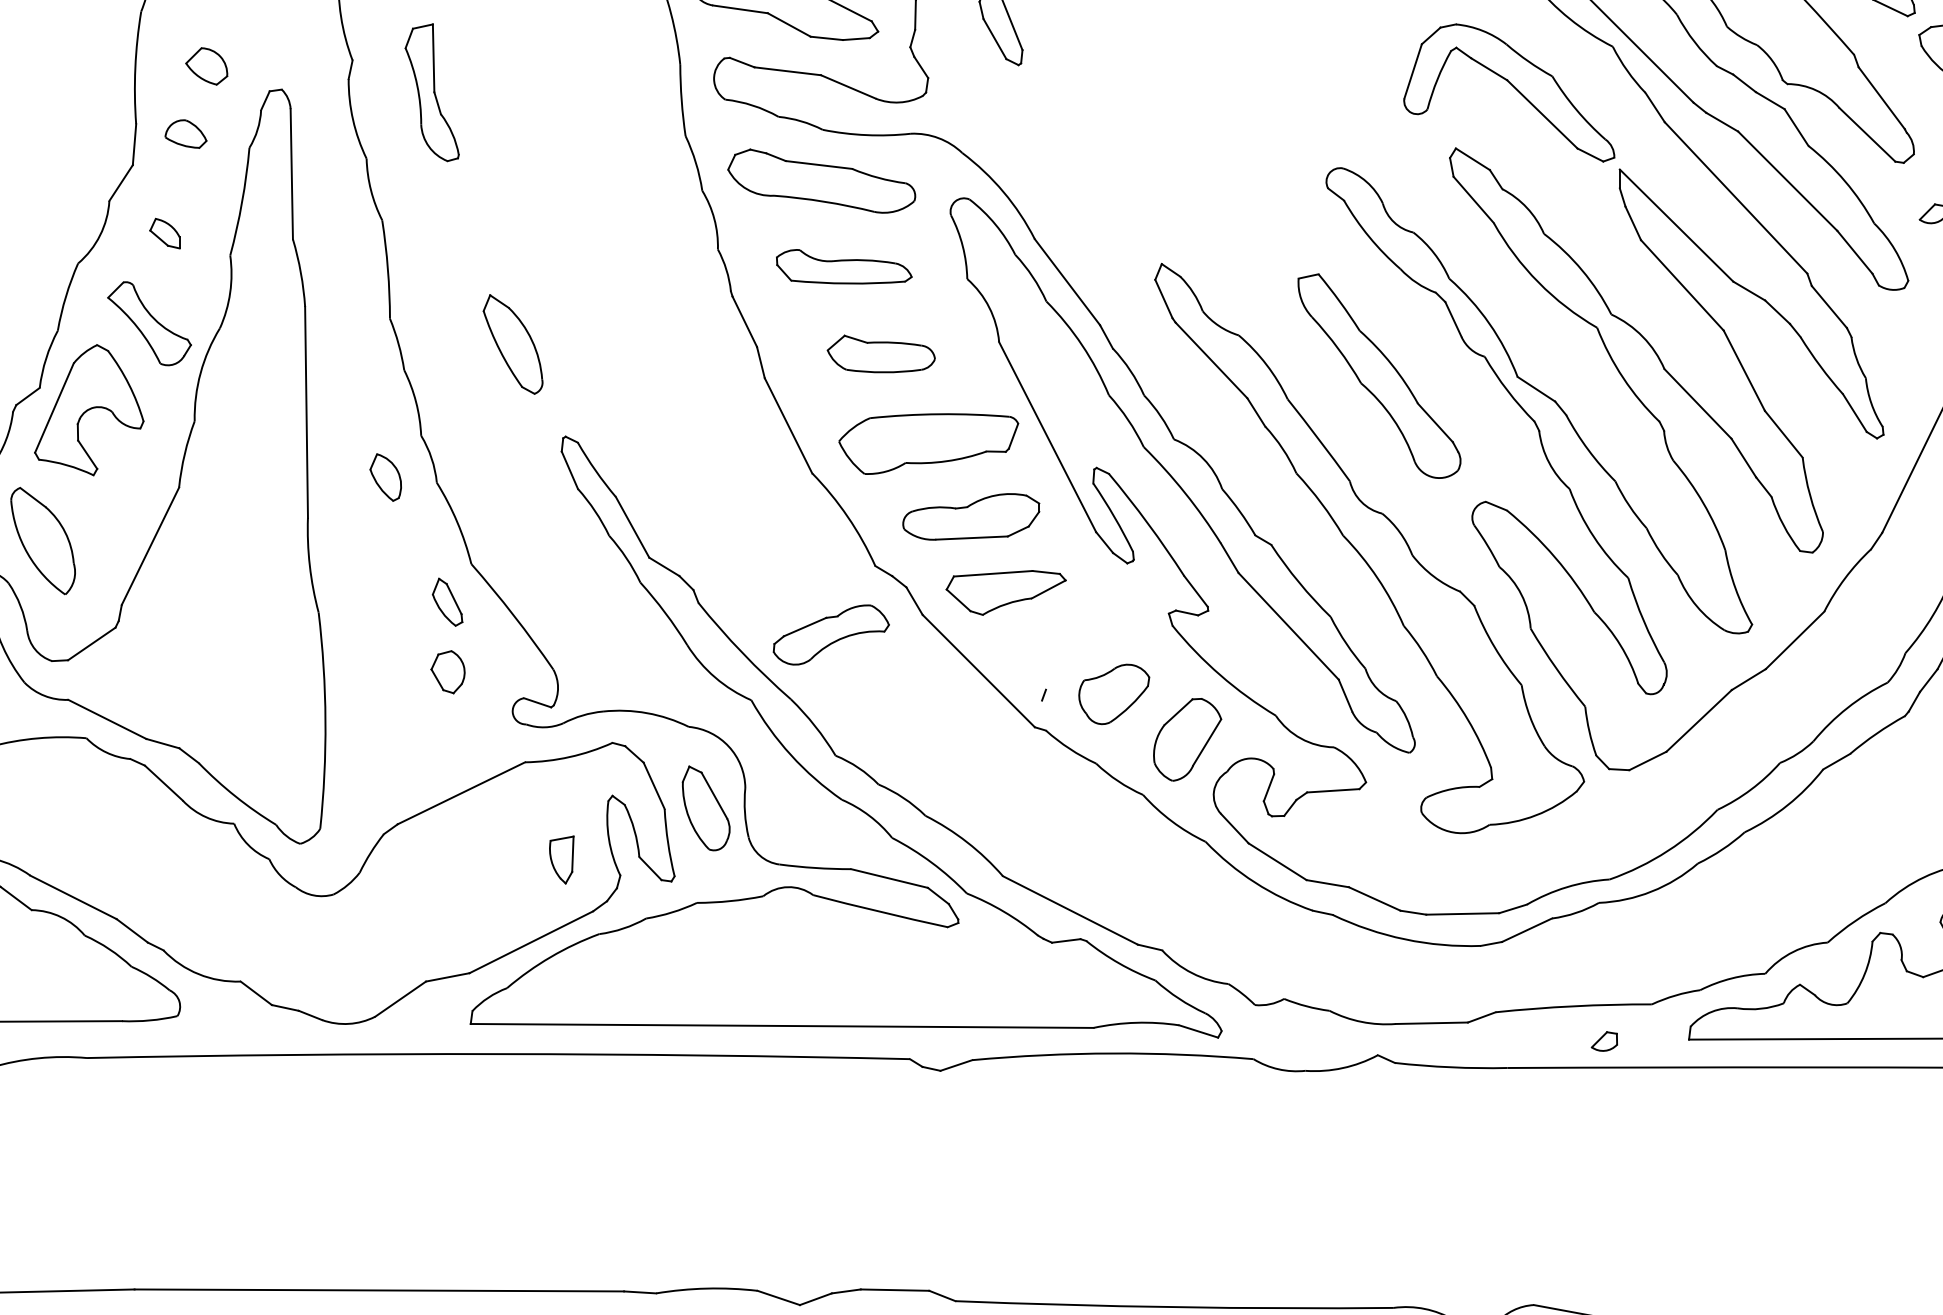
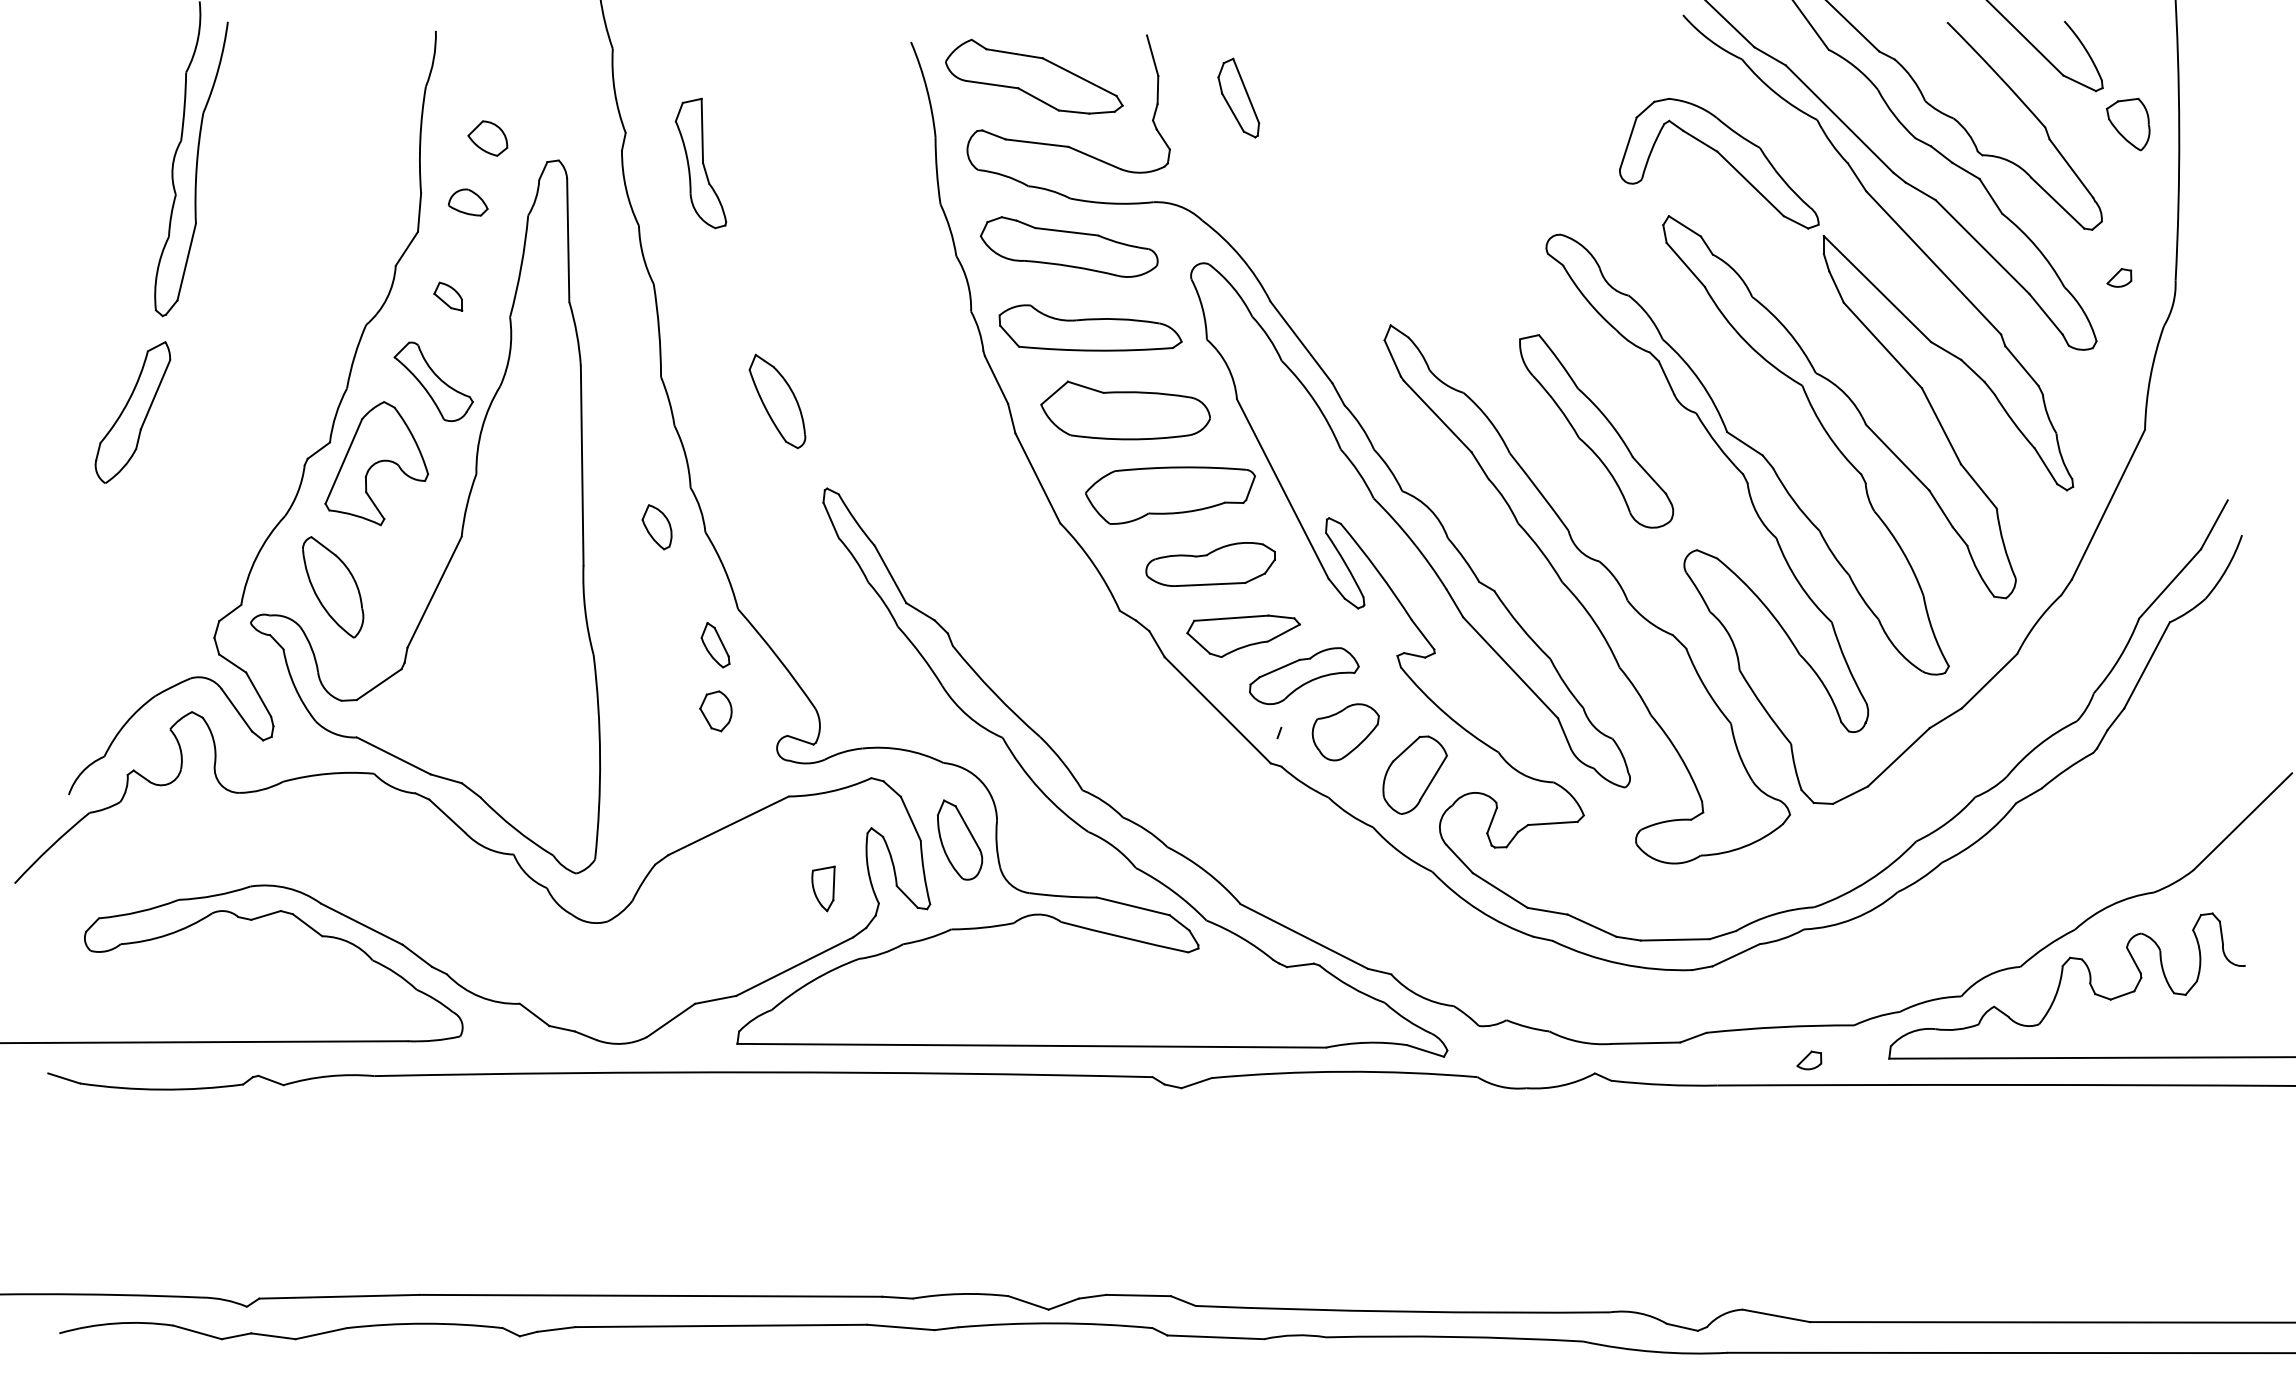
part: (844, 266) -> (1090, 327), size x1.43
part: (881, 354) -> (1125, 410), size x1.67
part: (831, 635) -> (1304, 676), moved

